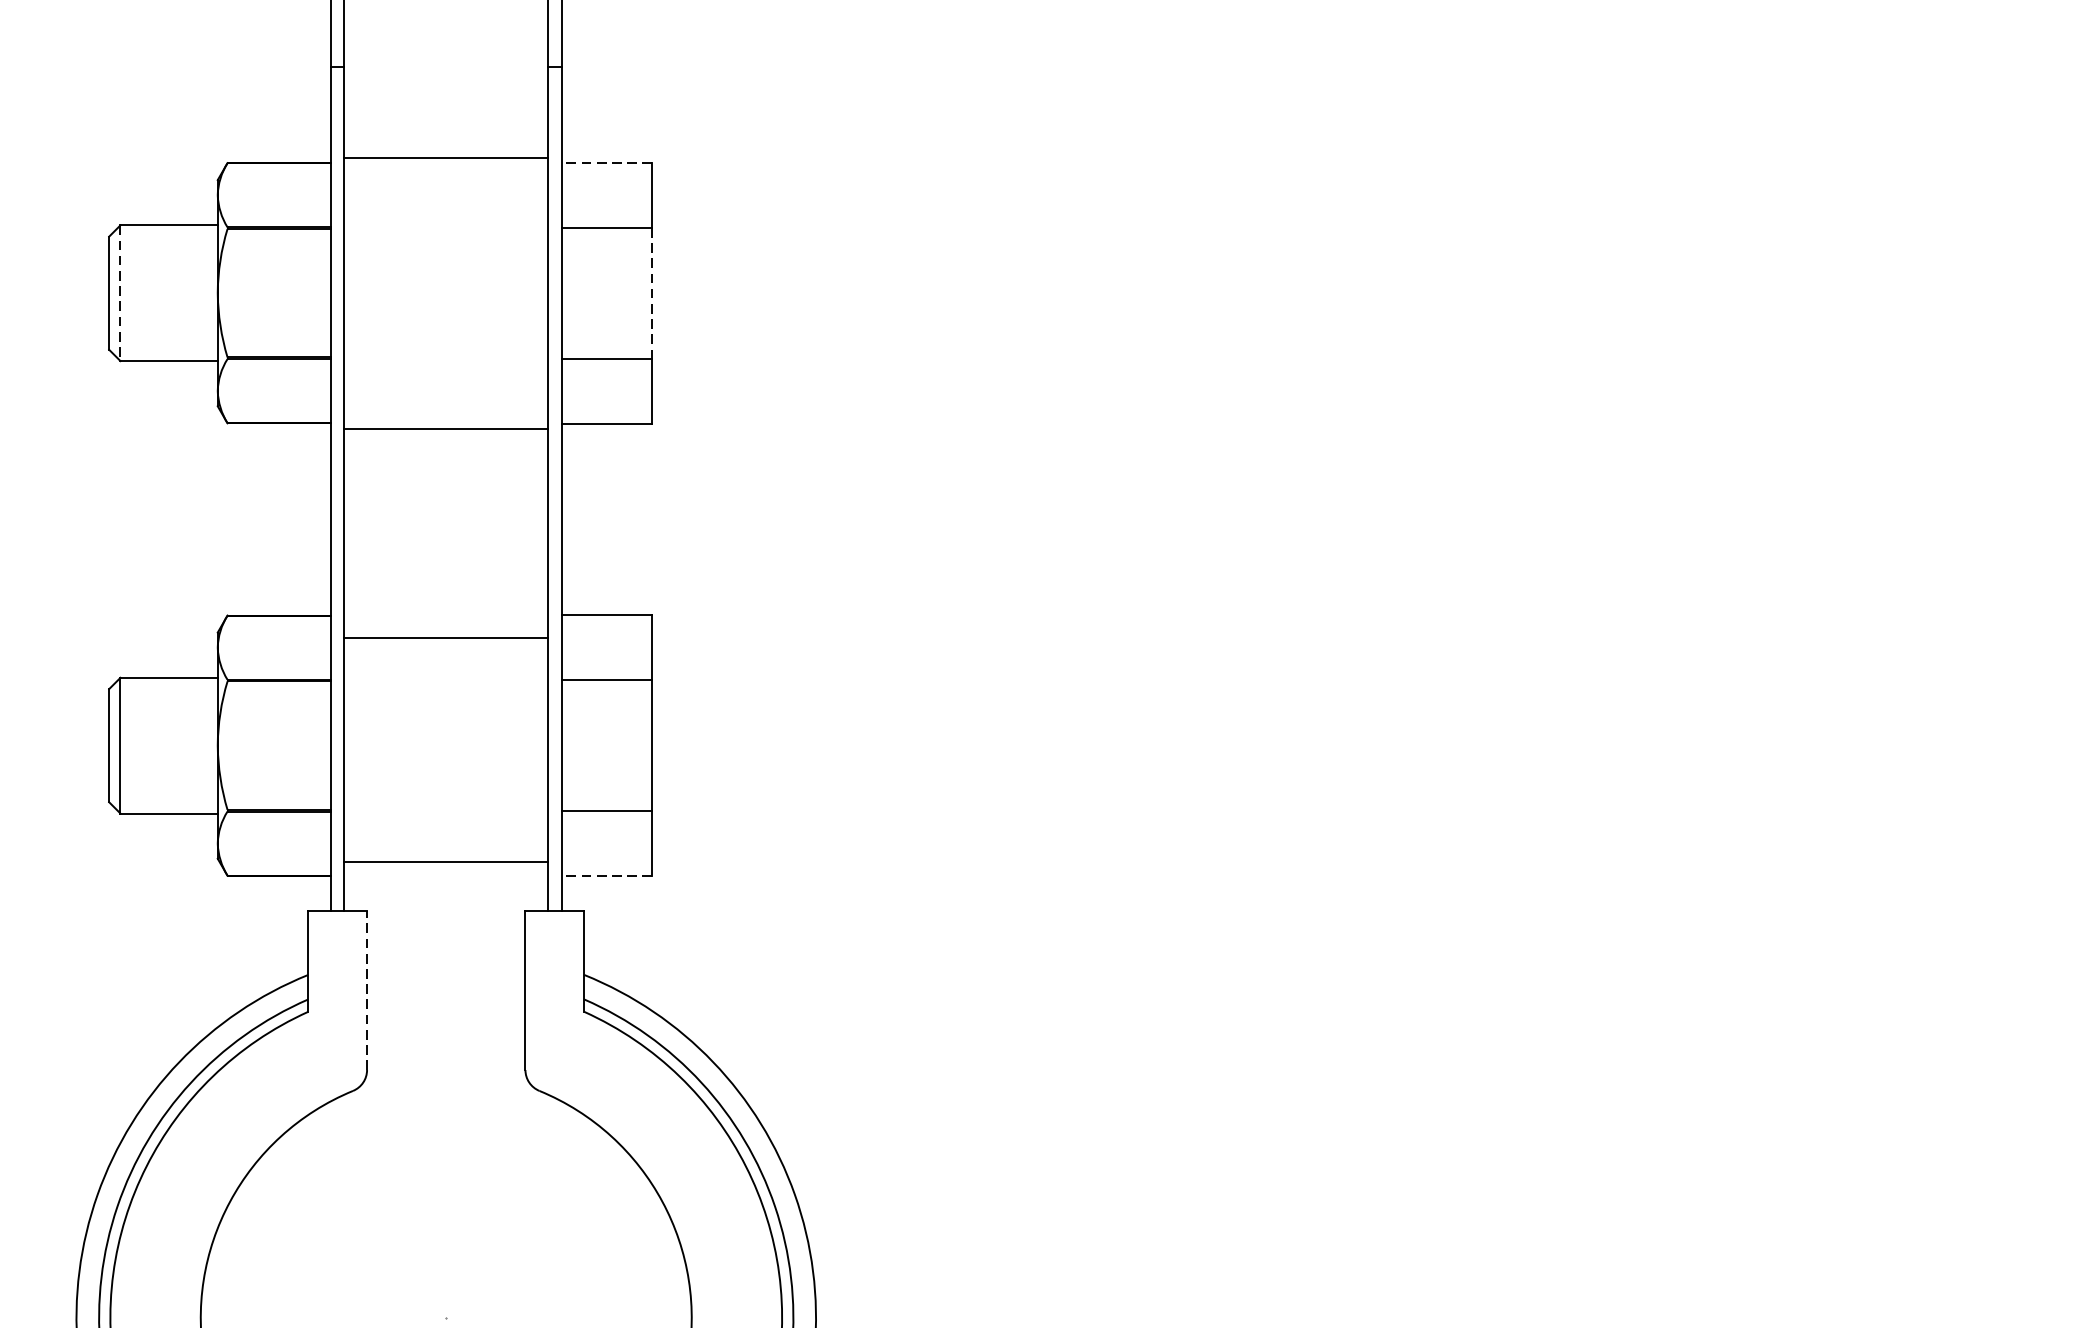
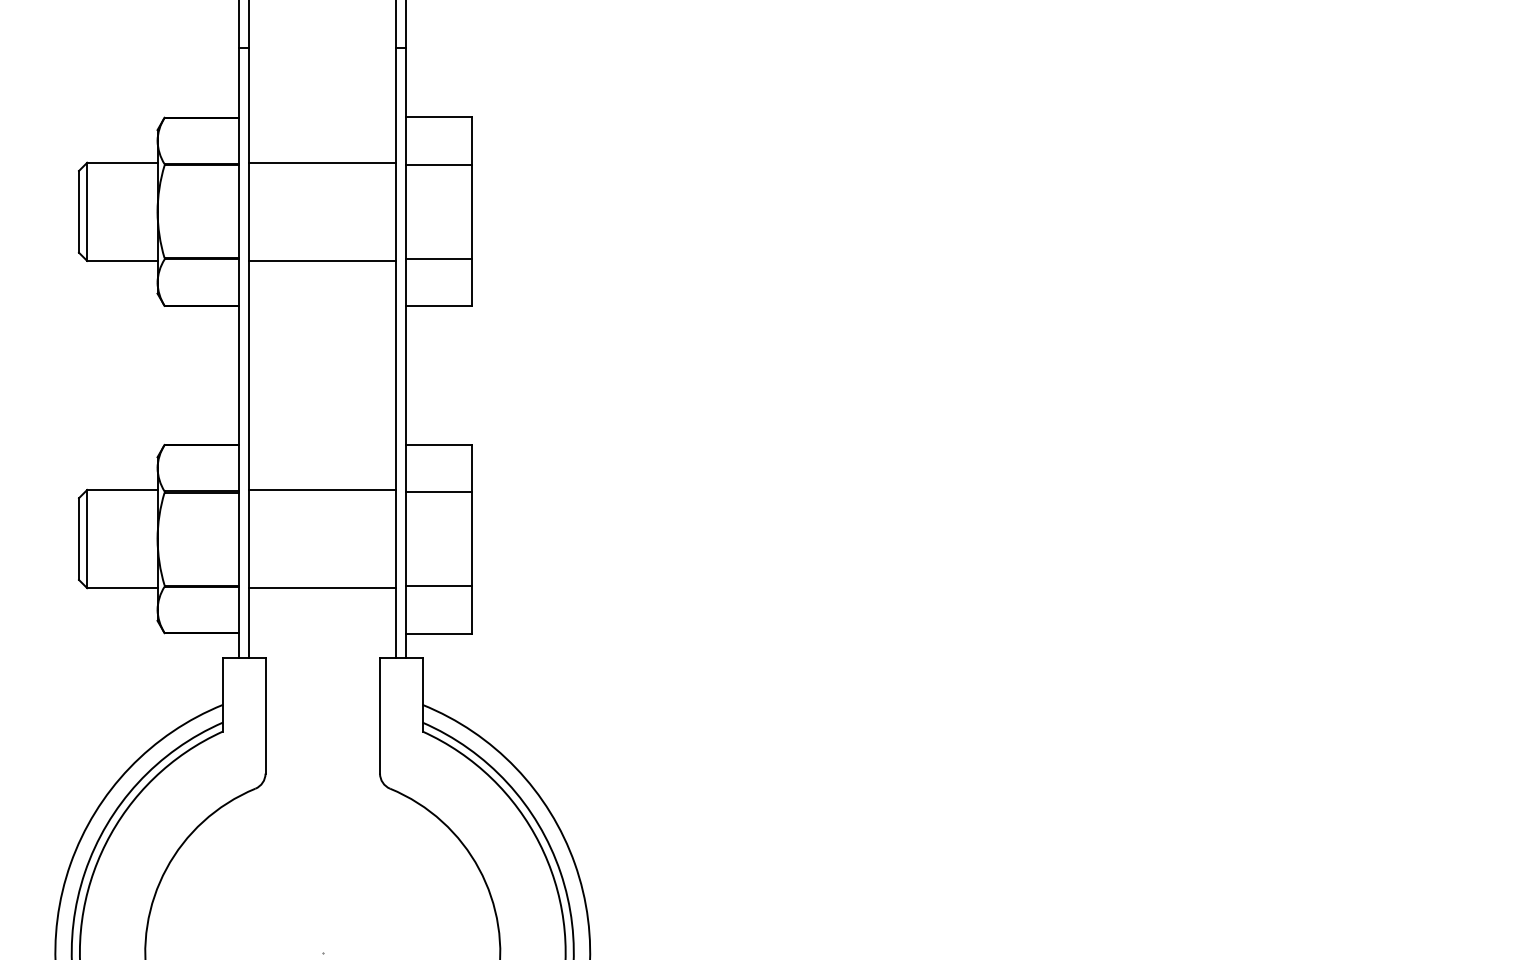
line: (445, 157) -> (322, 162), moved
line: (606, 162) -> (438, 117), dashed -> solid
line: (120, 294) -> (87, 212), dashed -> solid
line: (651, 294) -> (471, 212), dashed -> solid
line: (445, 428) -> (322, 260), moved
line: (445, 637) -> (322, 489), moved
line: (445, 862) -> (322, 588), moved
line: (606, 876) -> (438, 633), dashed -> solid
line: (367, 989) -> (265, 715), dashed -> solid

